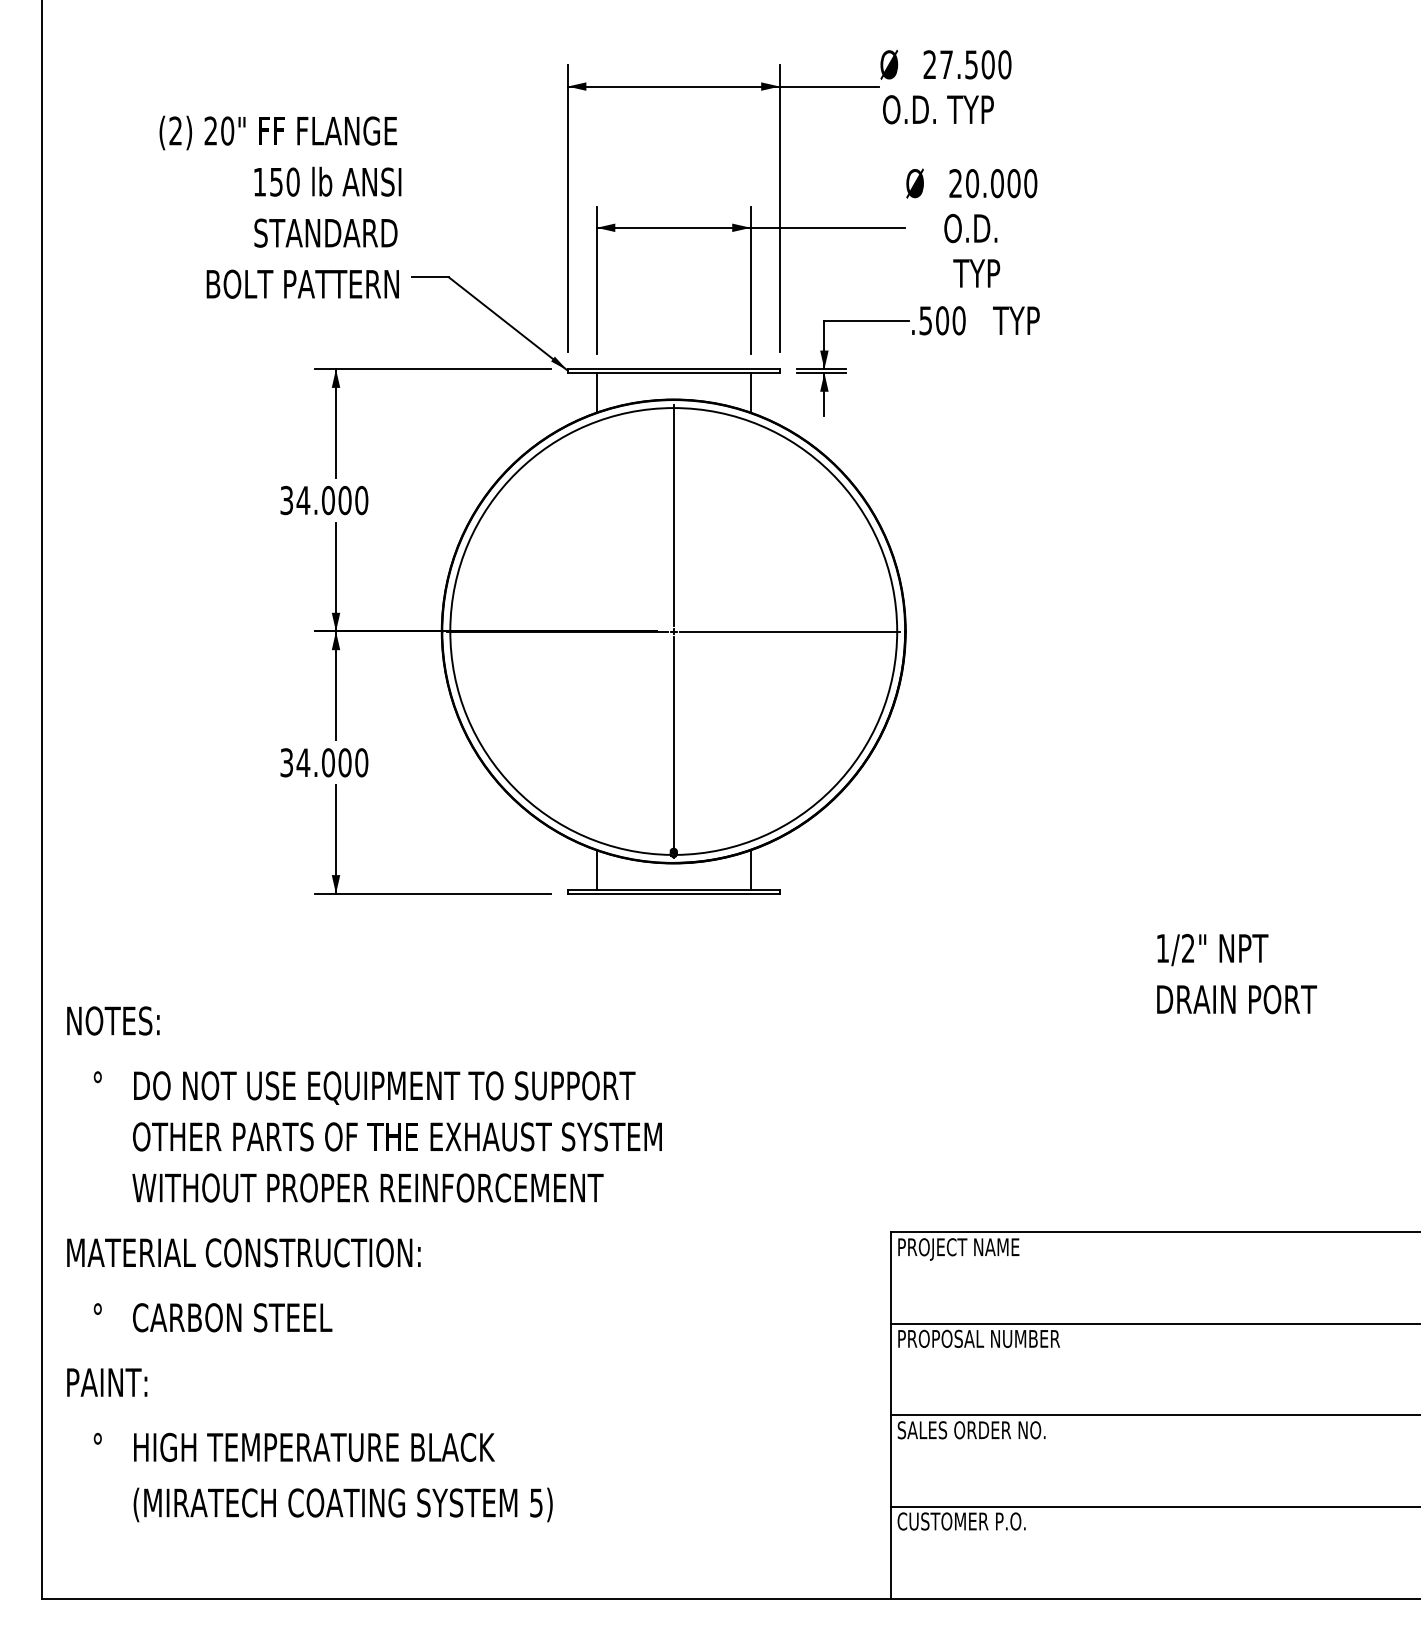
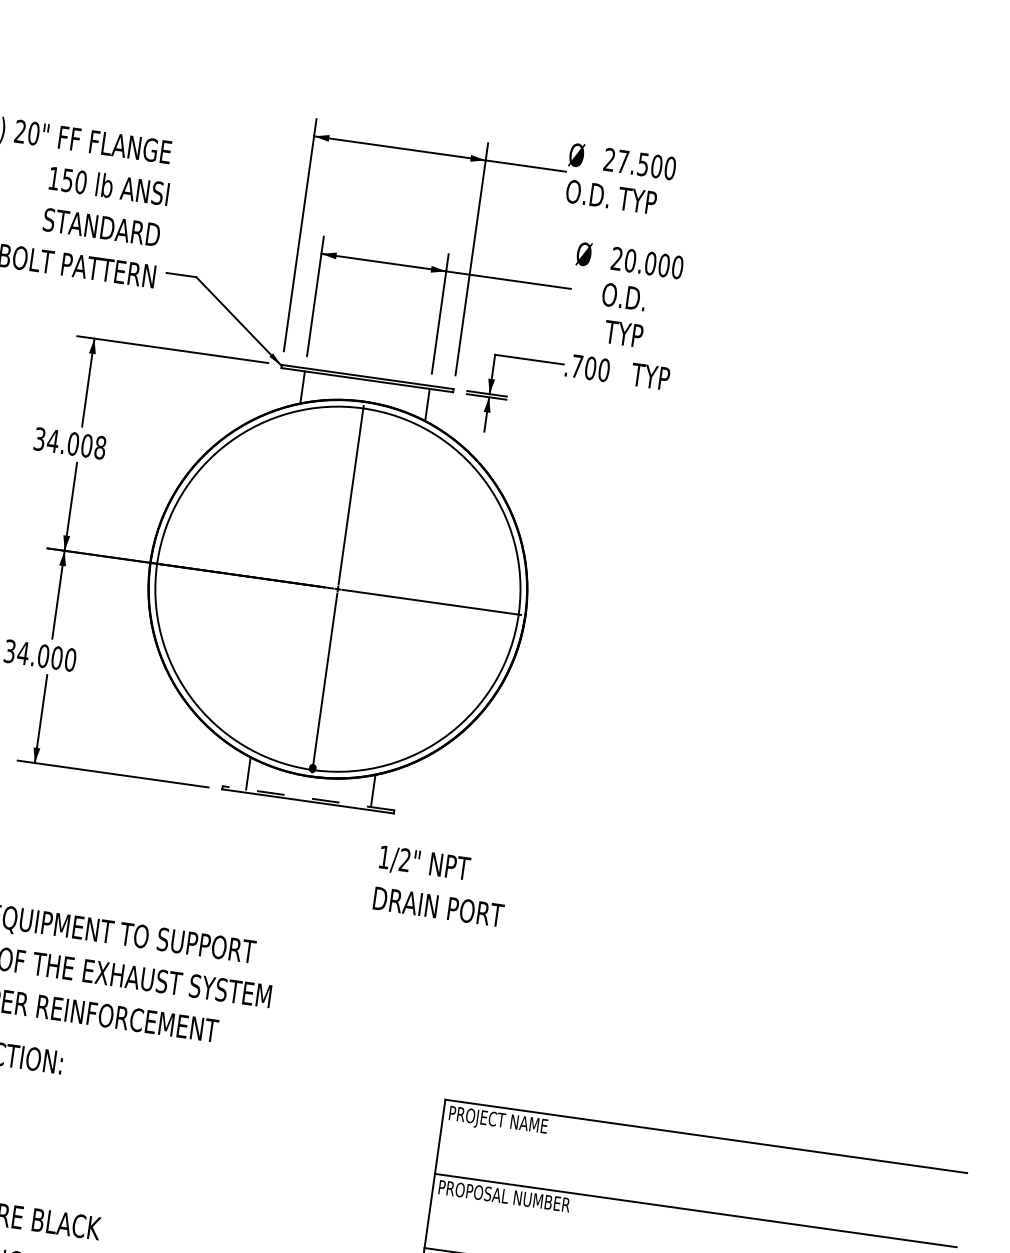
text: (925, 320) -> (576, 366), .500 -> .700
text: (361, 500) -> (100, 447), 34.000 -> 34.008
line: (673, 889) -> (308, 797), solid -> dashed
text: (1236, 973) -> (441, 885), moved

